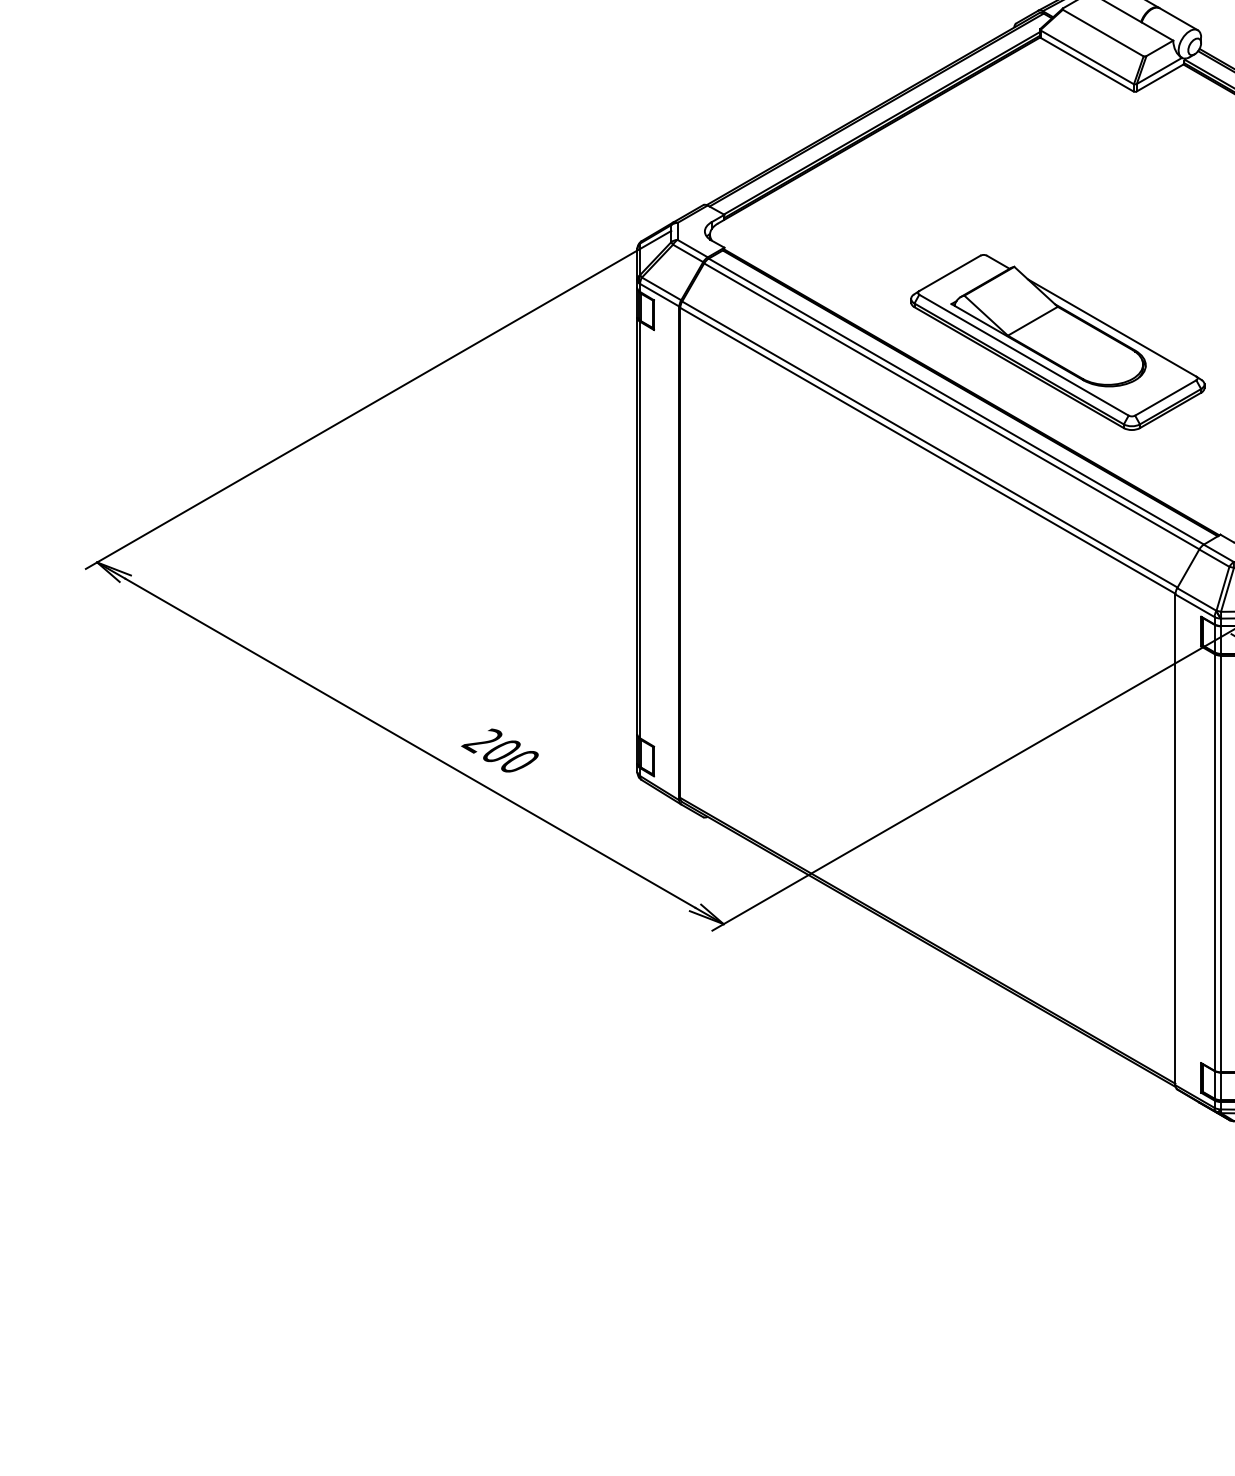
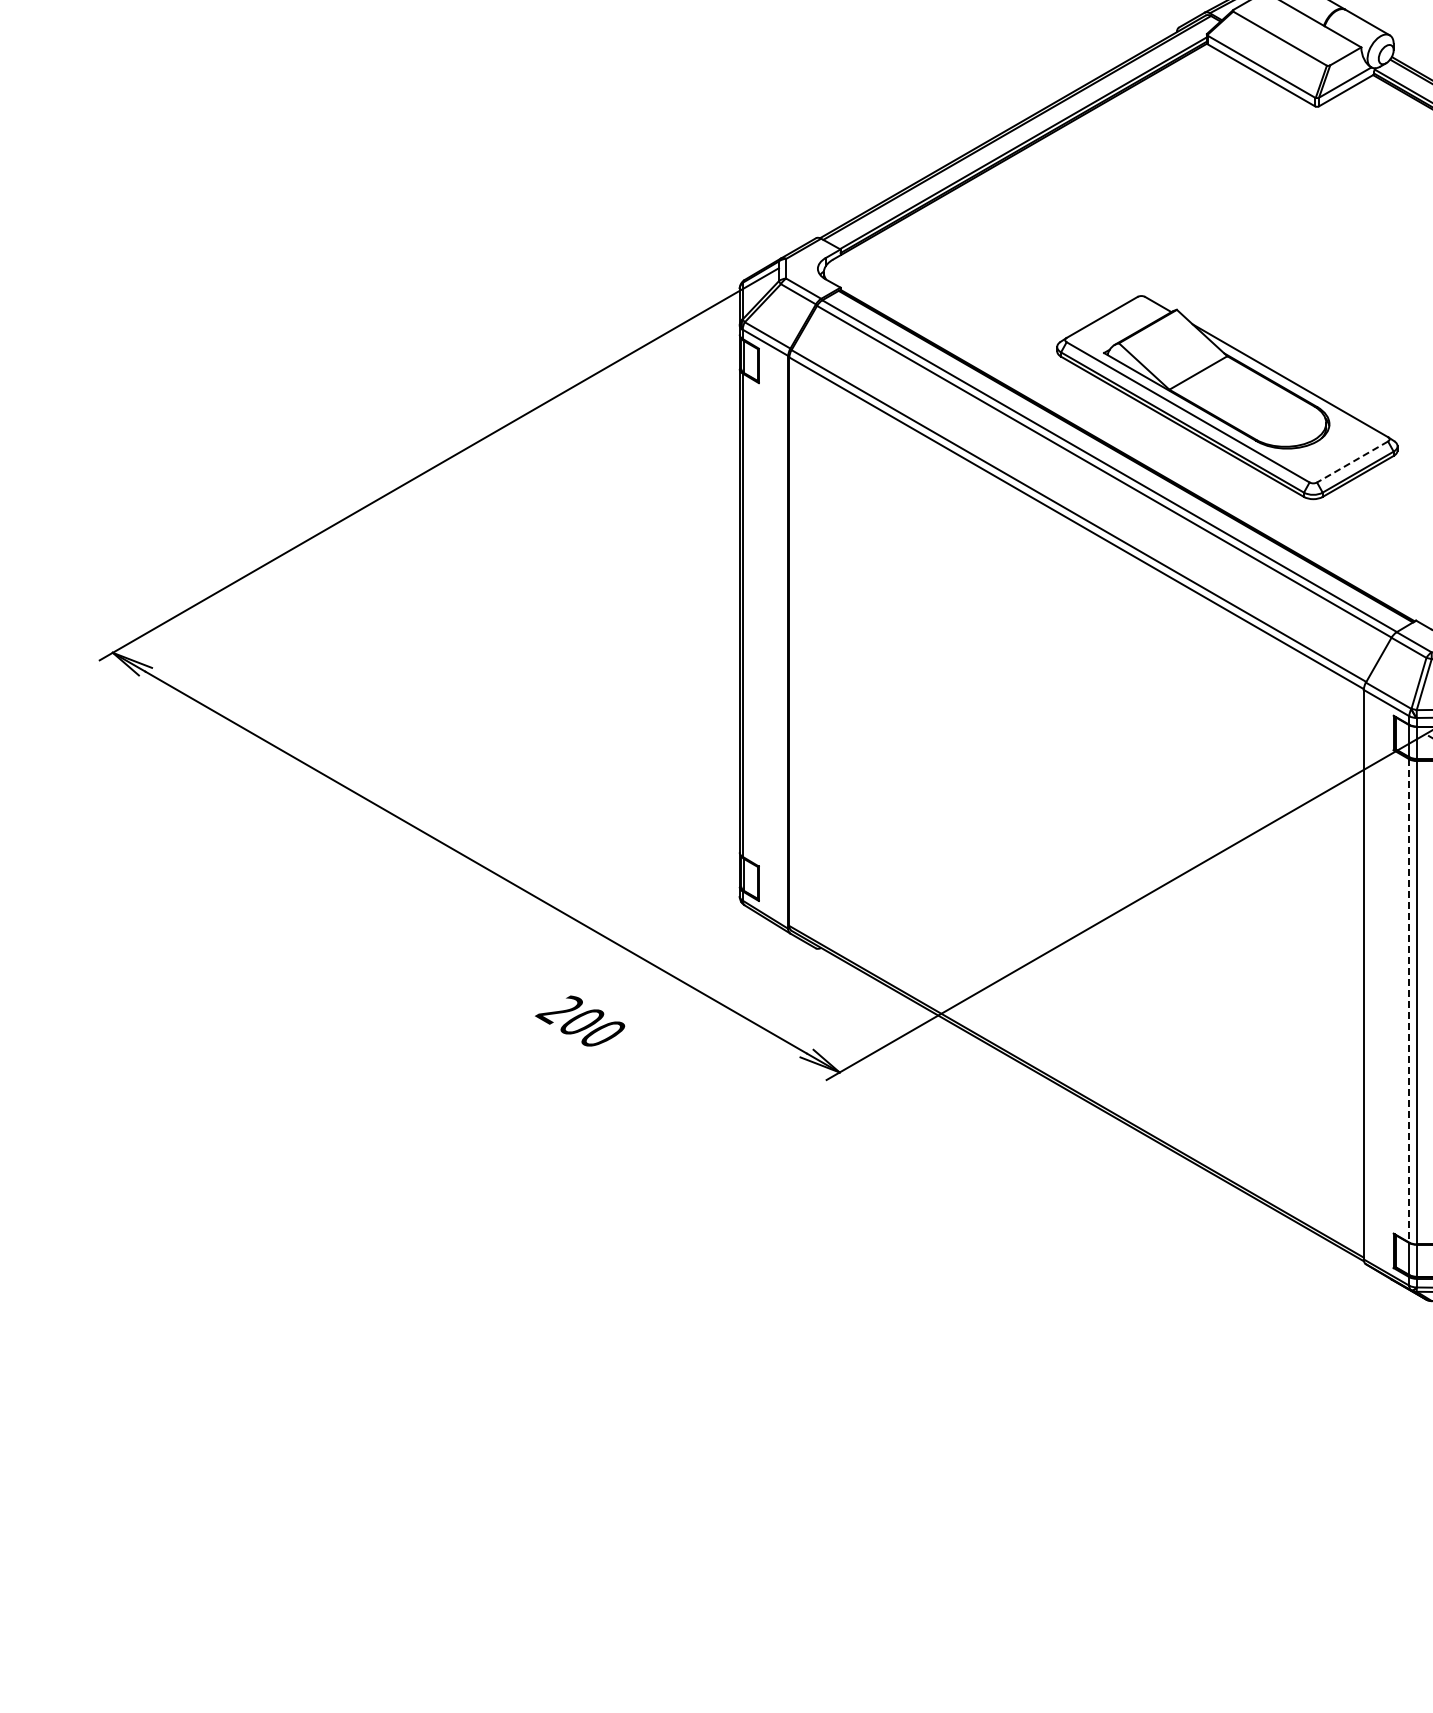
line: (1165, 398) -> (1352, 462), solid -> dashed
text: (500, 750) -> (580, 1020), moved
line: (1214, 862) -> (1409, 1000), solid -> dashed

